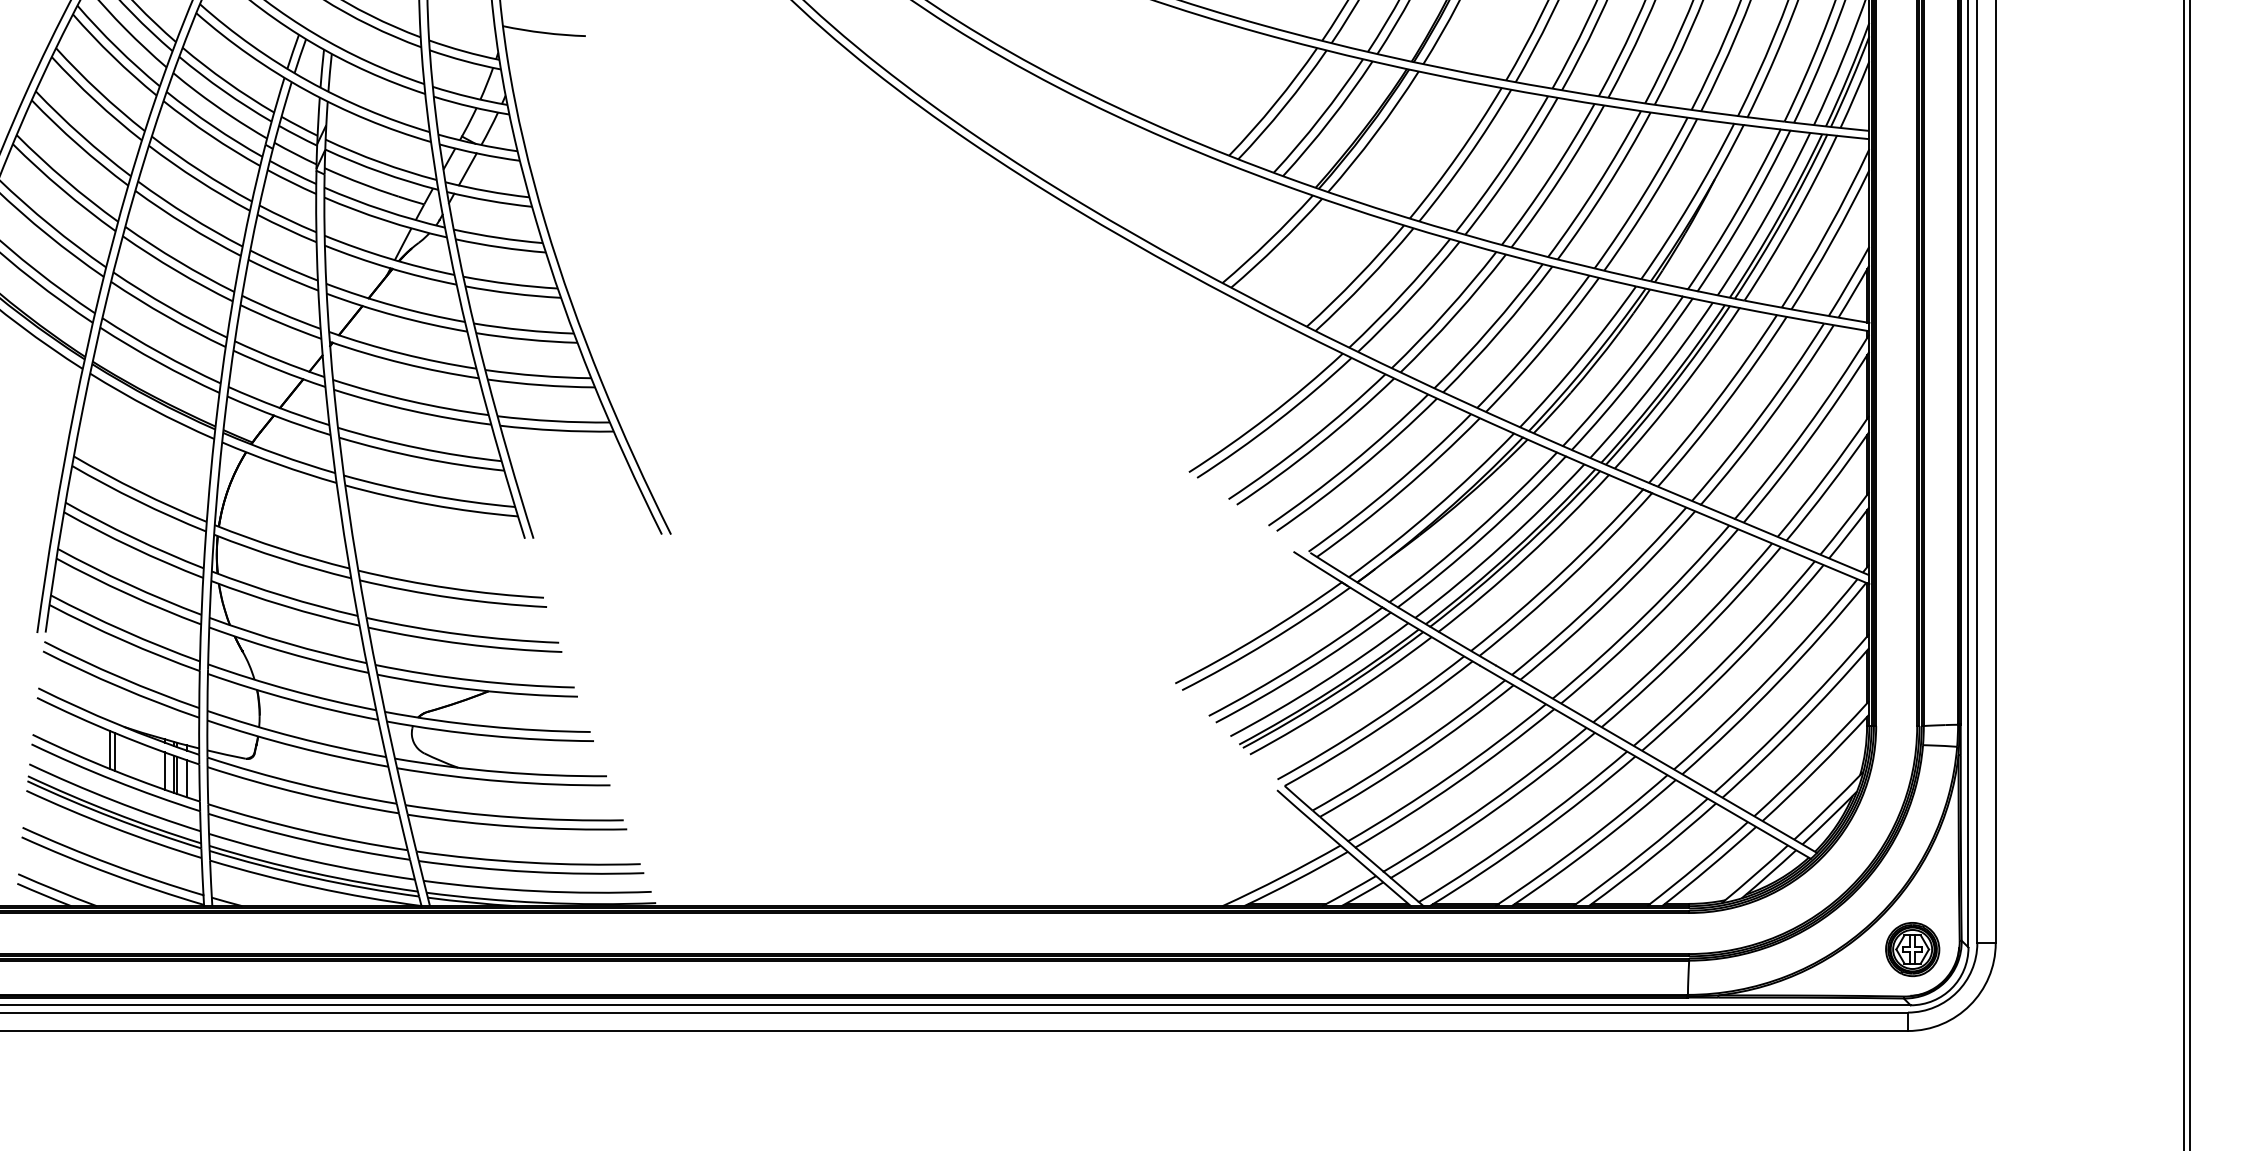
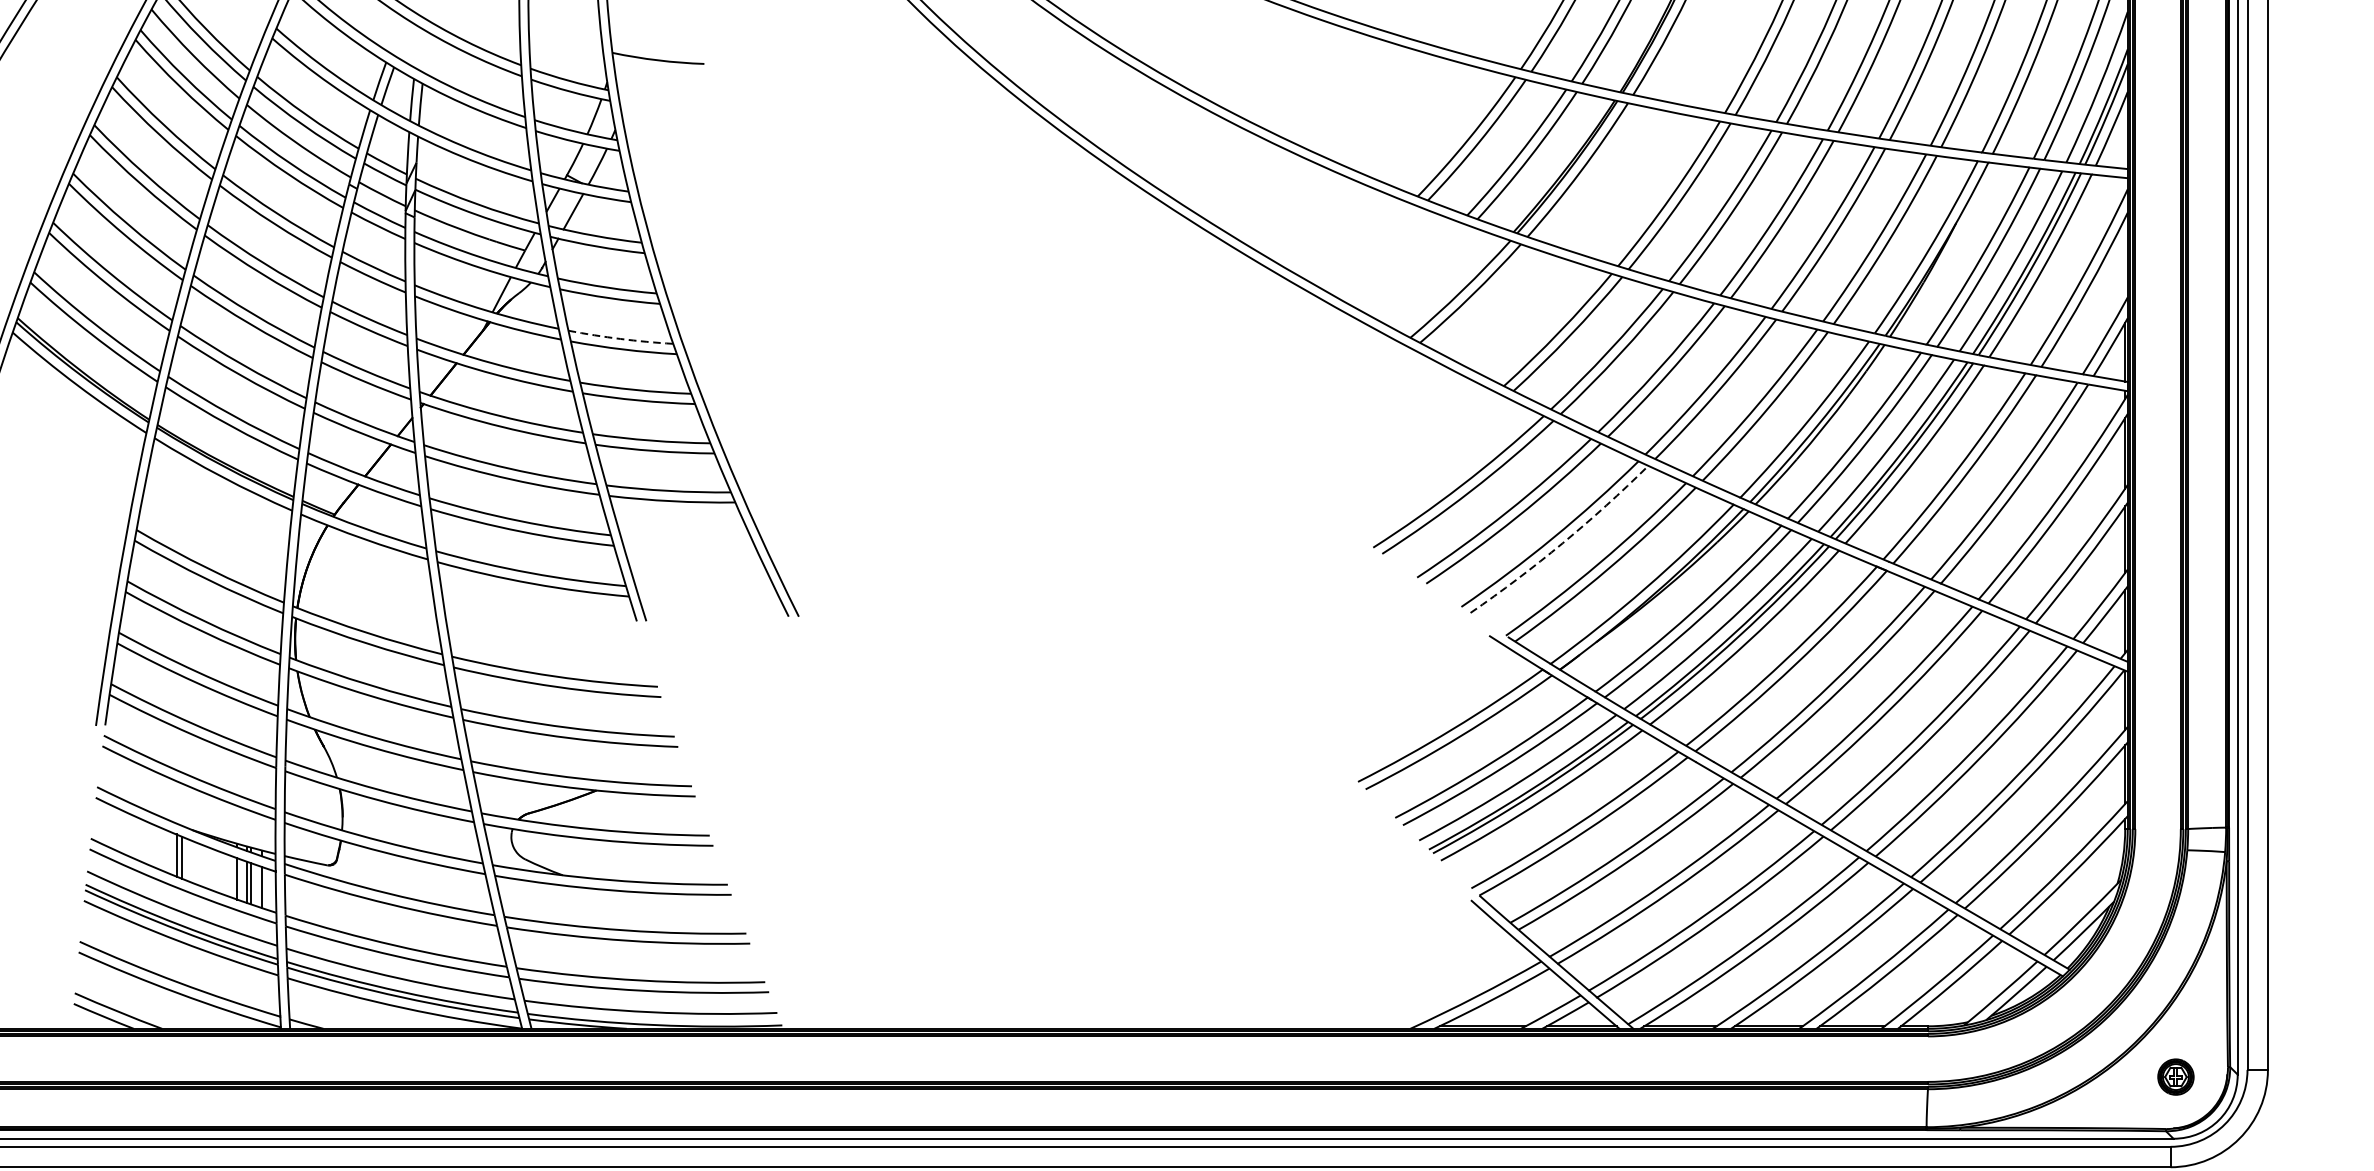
arc: (510, 284) -> (620, 339), solid -> dashed
arc: (1359, 468) -> (1562, 543), solid -> dashed
part: (1912, 949) -> (2175, 1076), size x0.6

